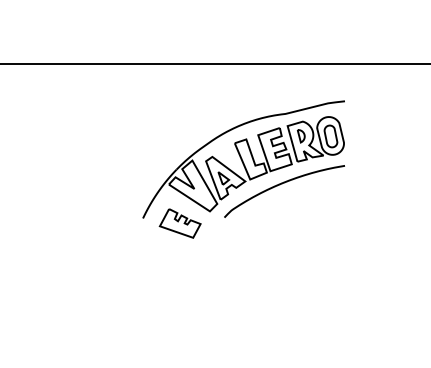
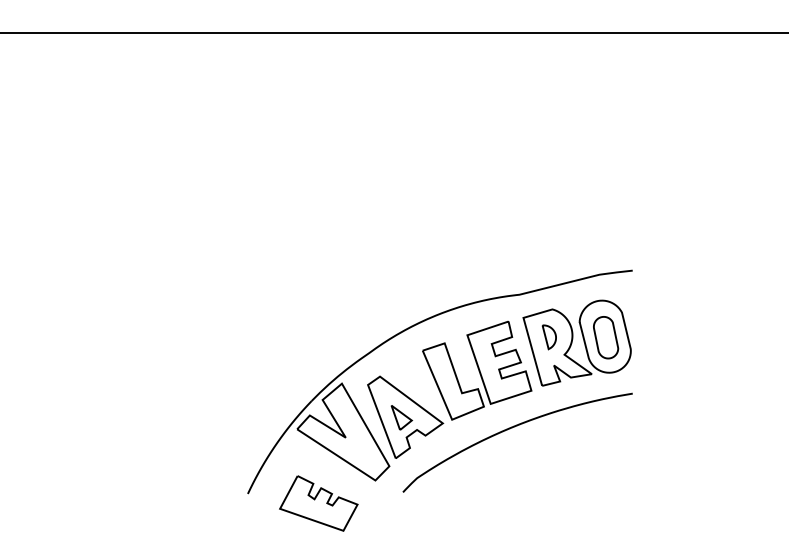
part: (243, 169) -> (439, 400), moved

